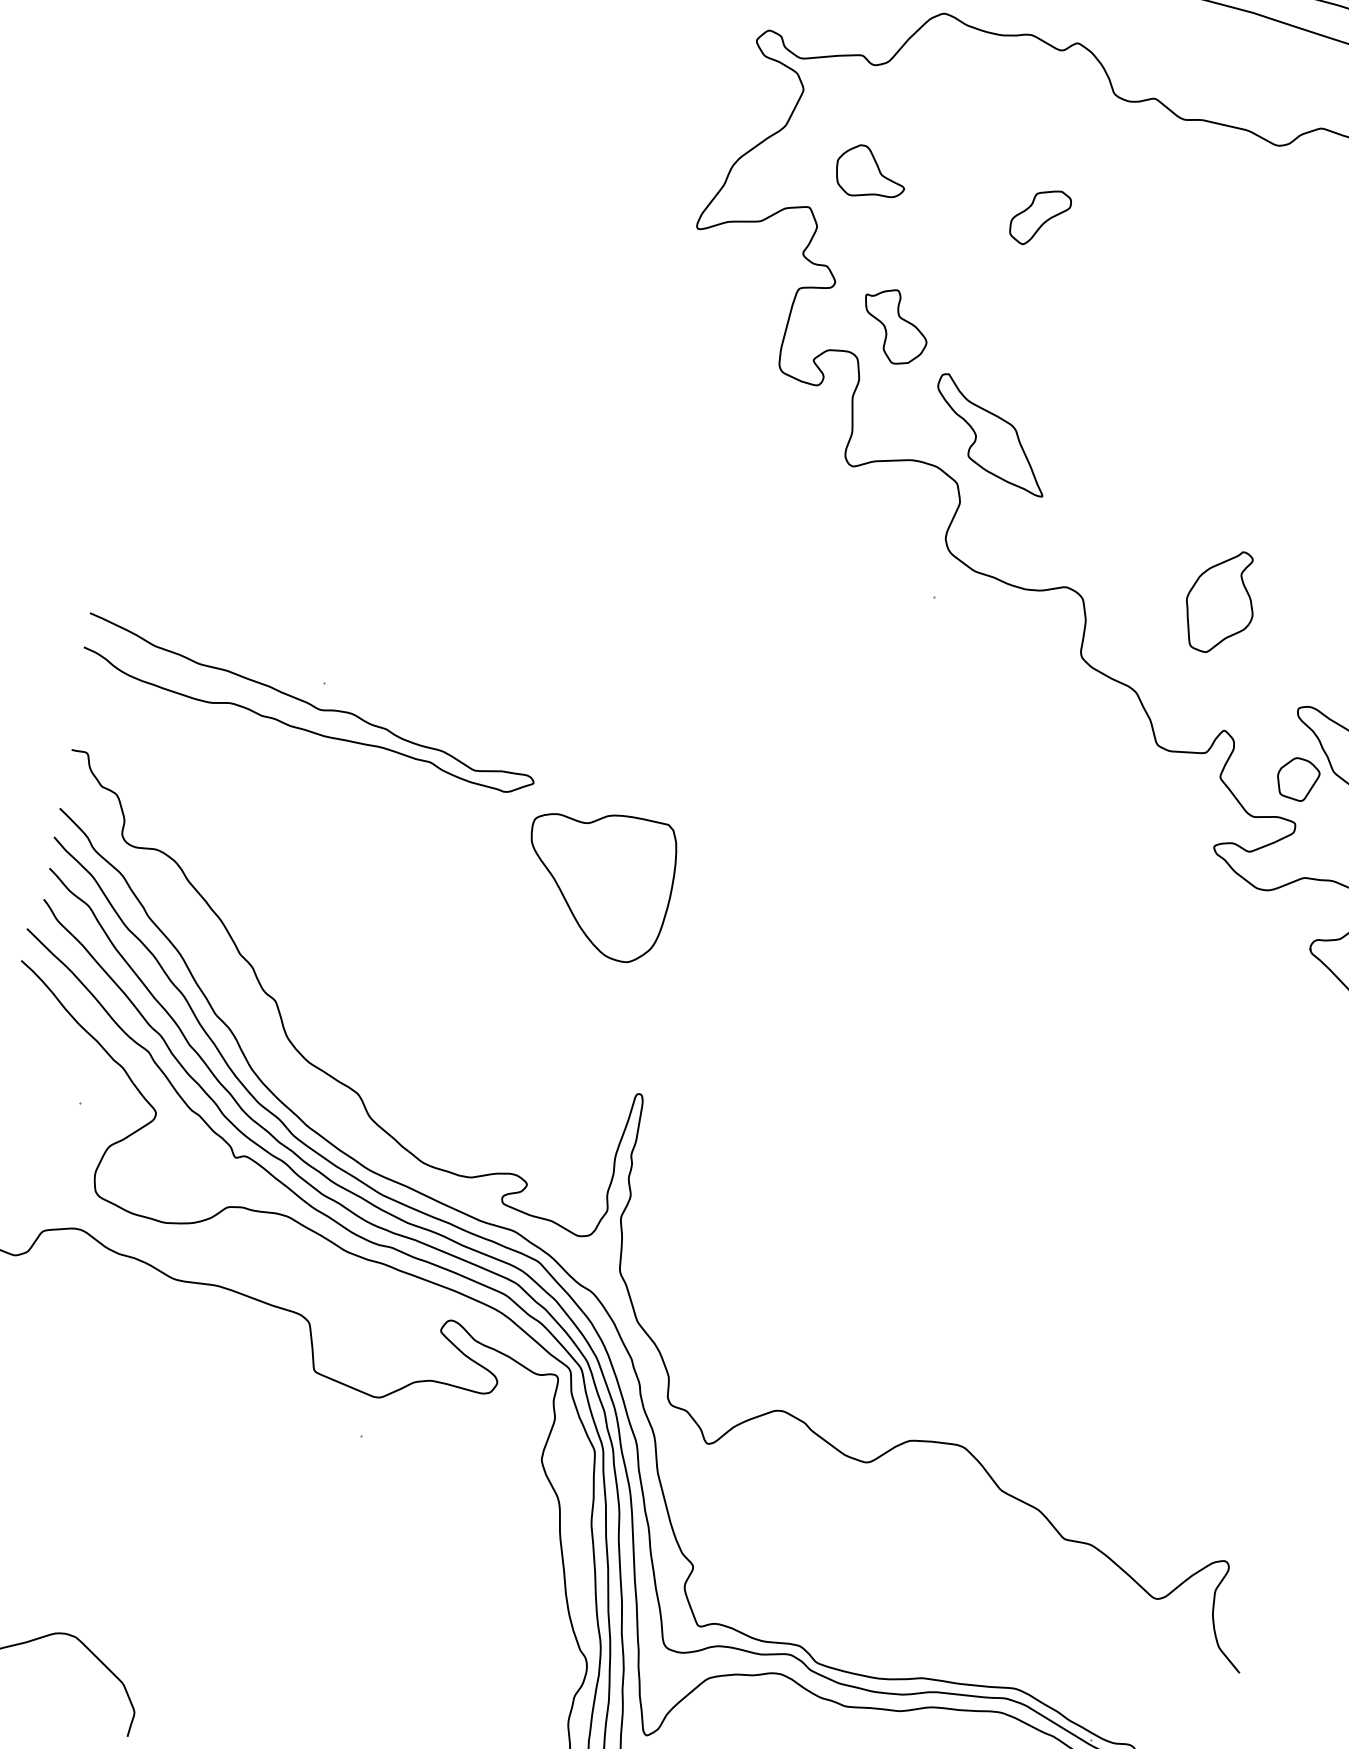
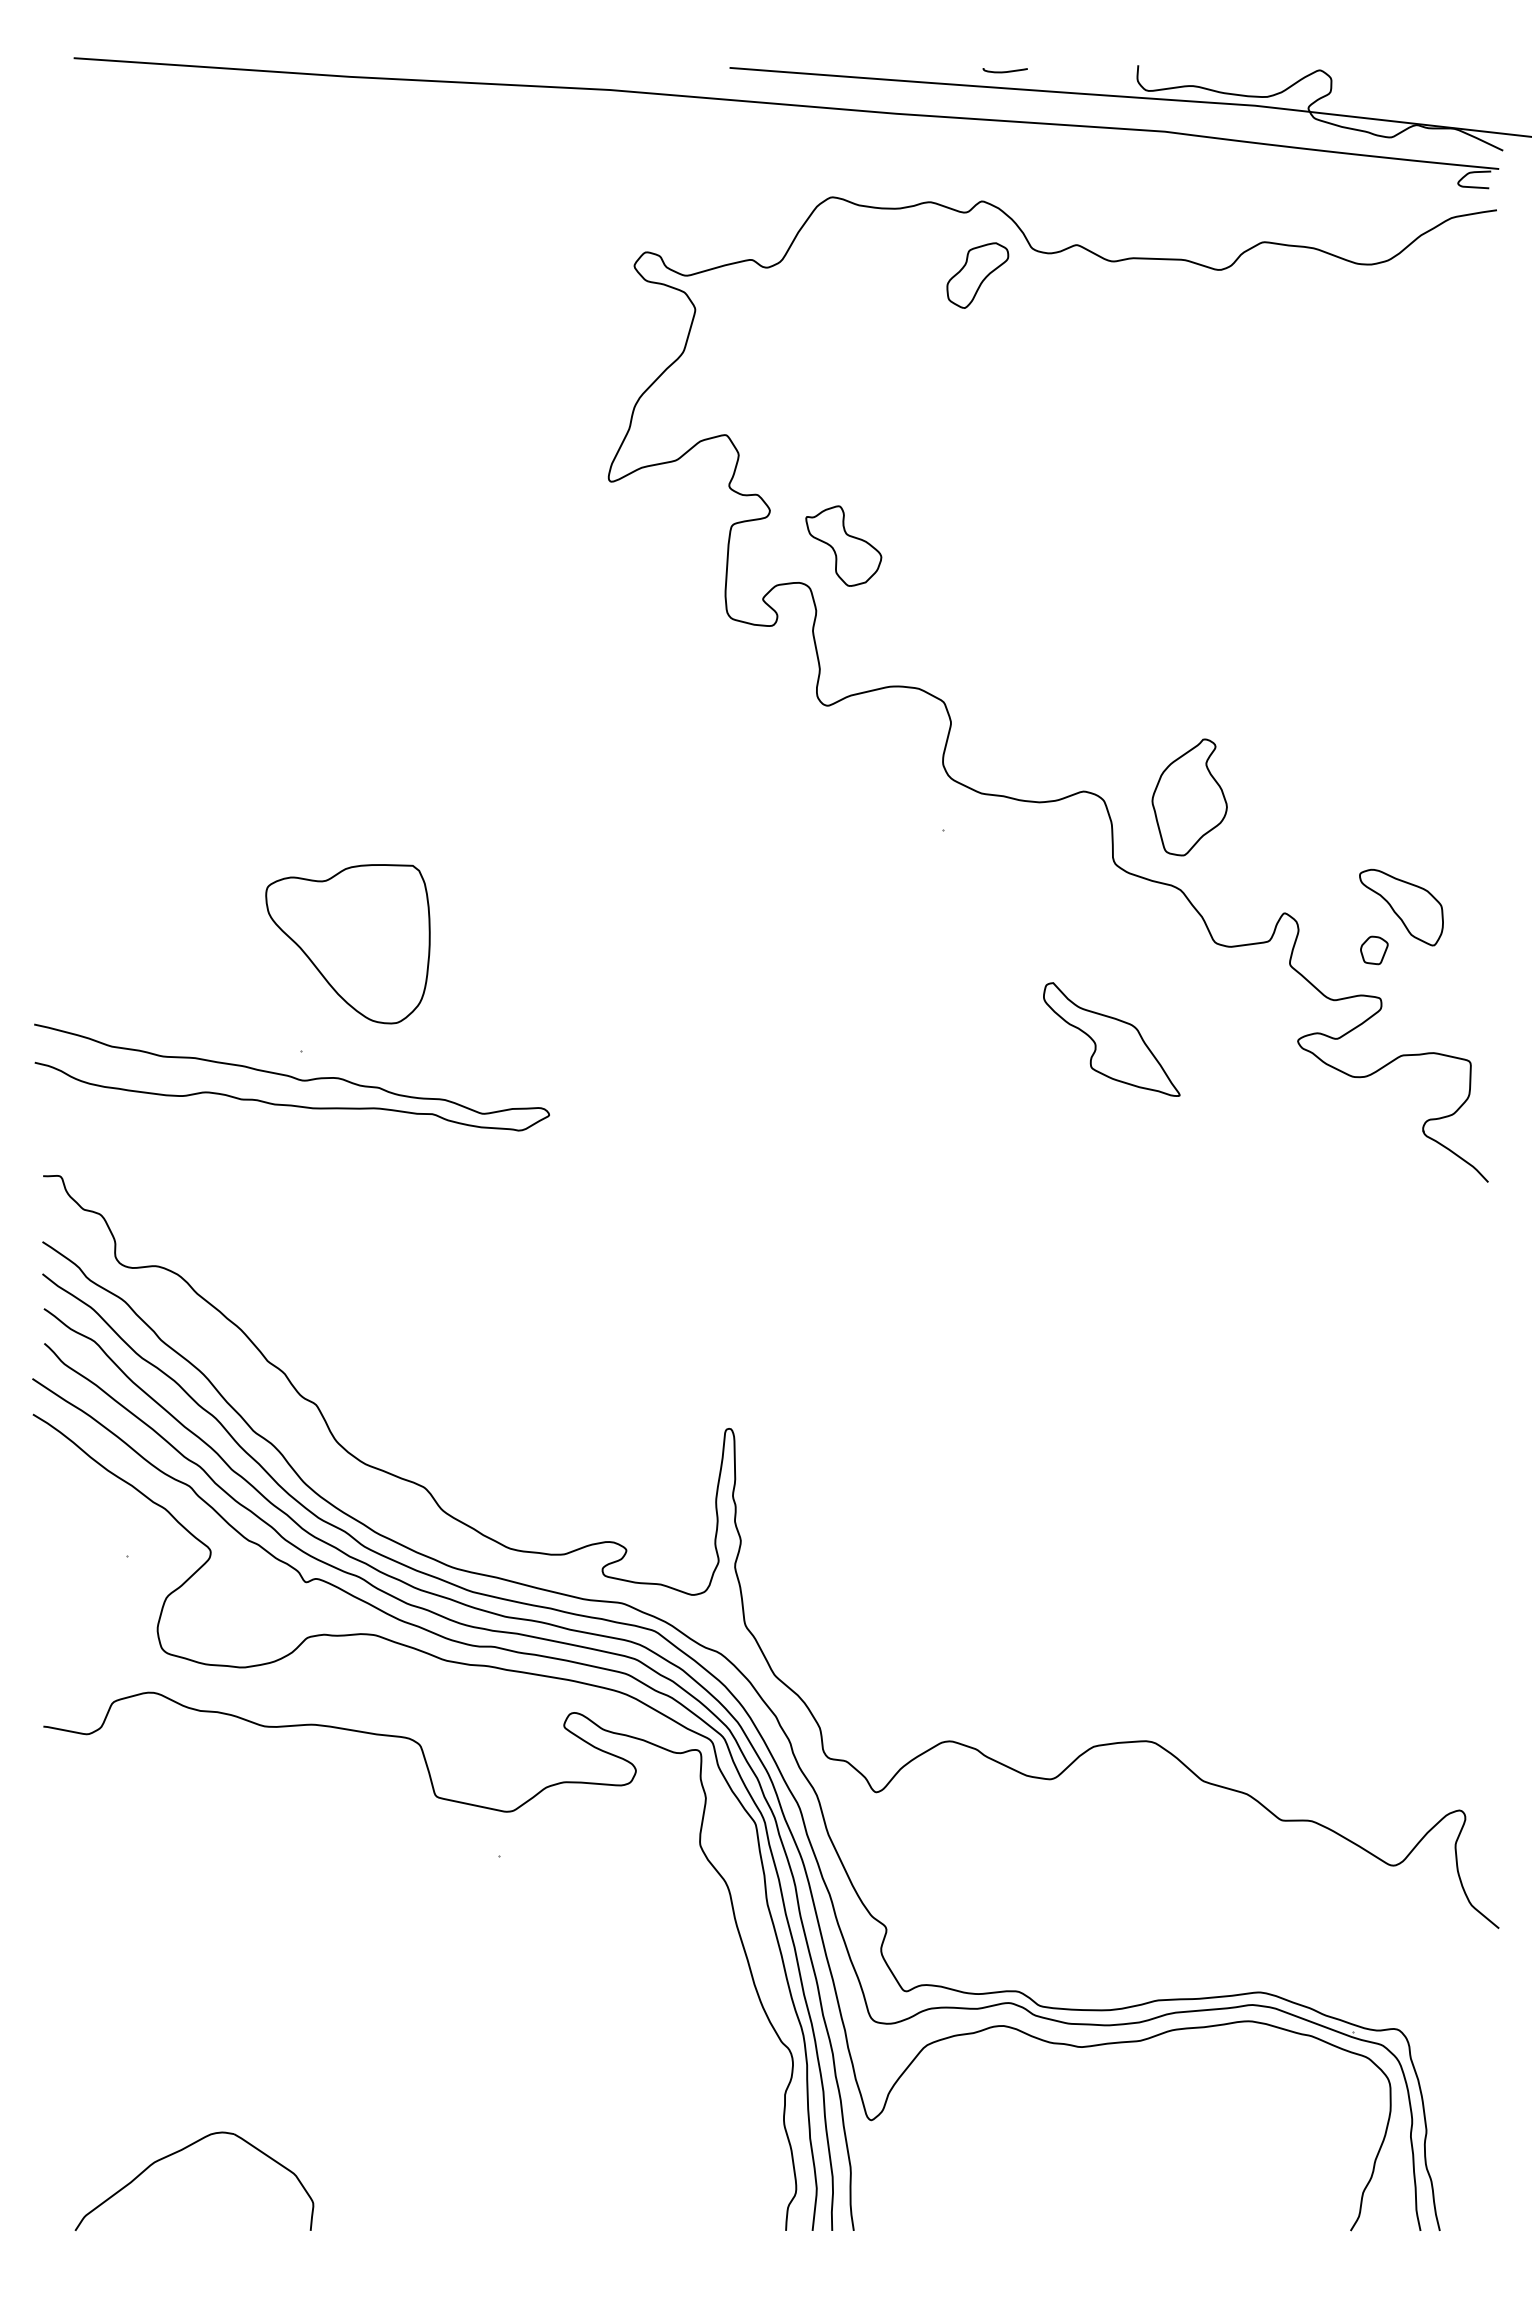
part: (870, 173) -> (785, 385), removed
part: (1039, 217) -> (977, 275), moved
part: (991, 434) -> (1111, 1039), moved
part: (1220, 601) -> (1189, 797), moved
part: (1298, 779) -> (1374, 950), size x0.6
part: (596, 883) -> (347, 944), moved

